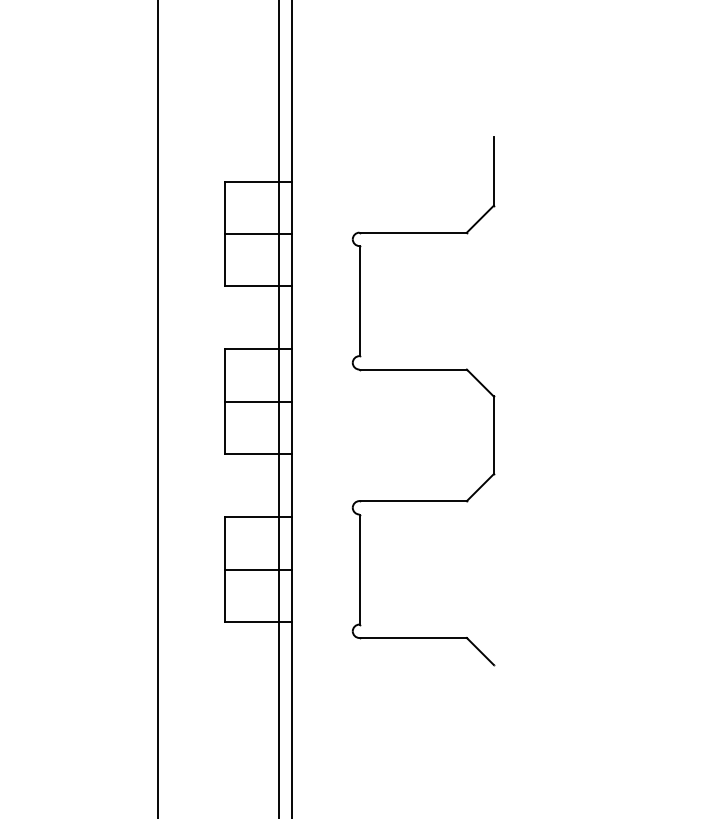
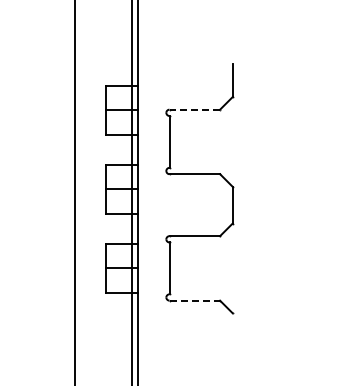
line: (412, 232) -> (194, 109), solid -> dashed
line: (414, 637) -> (195, 300), solid -> dashed

